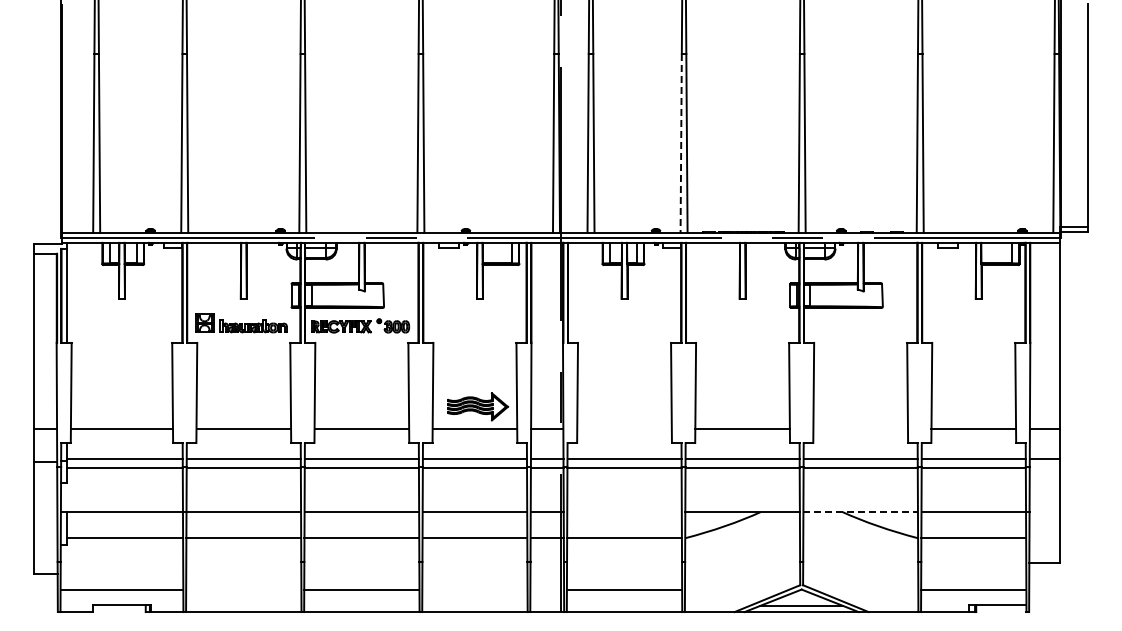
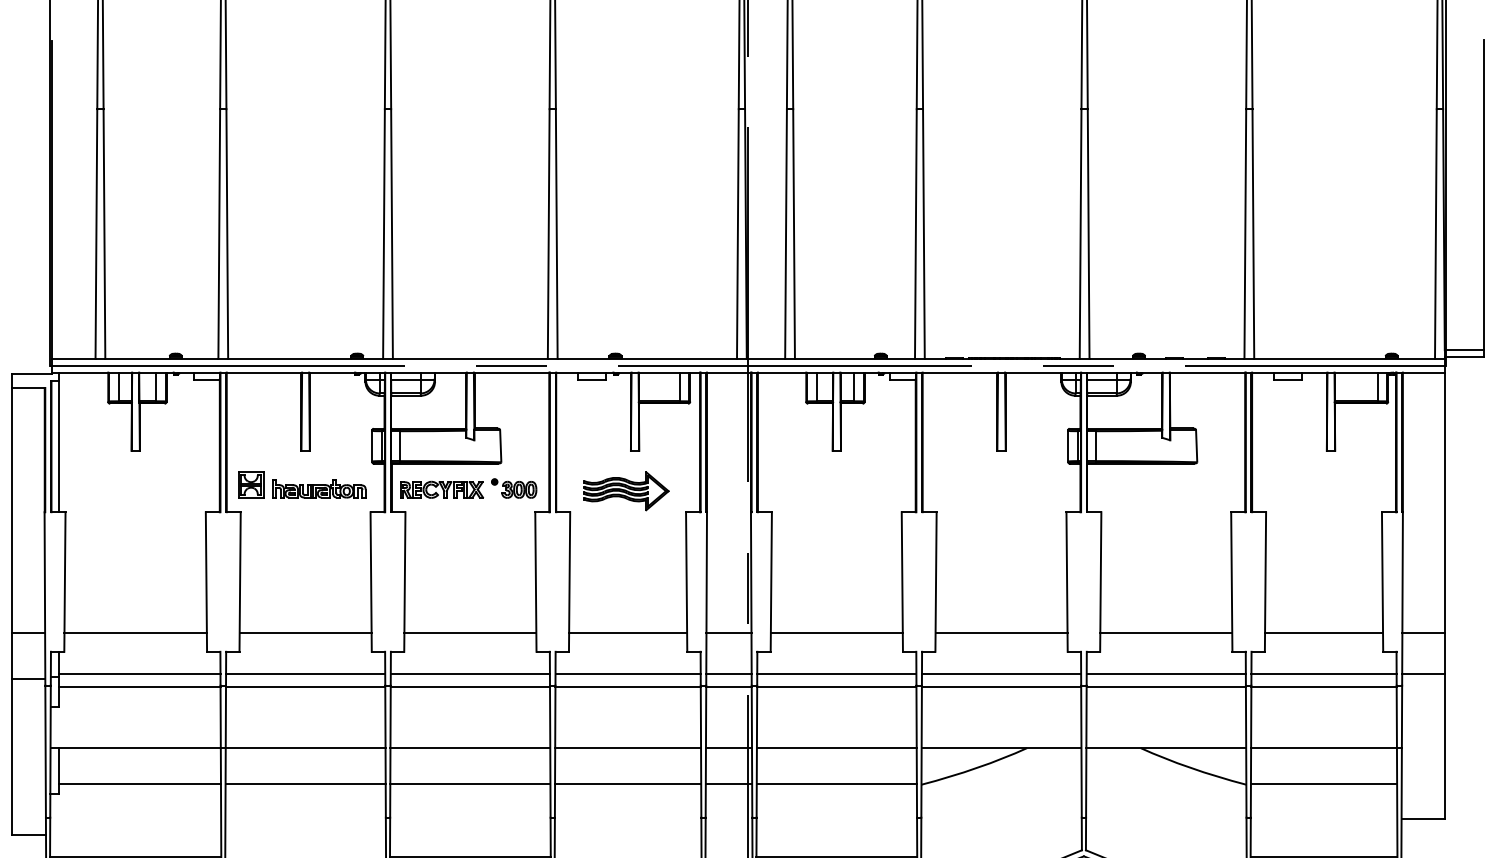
line: (681, 143) -> (916, 234), dashed -> solid
part: (478, 406) -> (627, 490), moved
line: (624, 429) -> (836, 633), added
line: (860, 429) -> (1166, 633), added
line: (624, 512) -> (836, 748), added
line: (861, 512) -> (1167, 748), dashed -> solid

